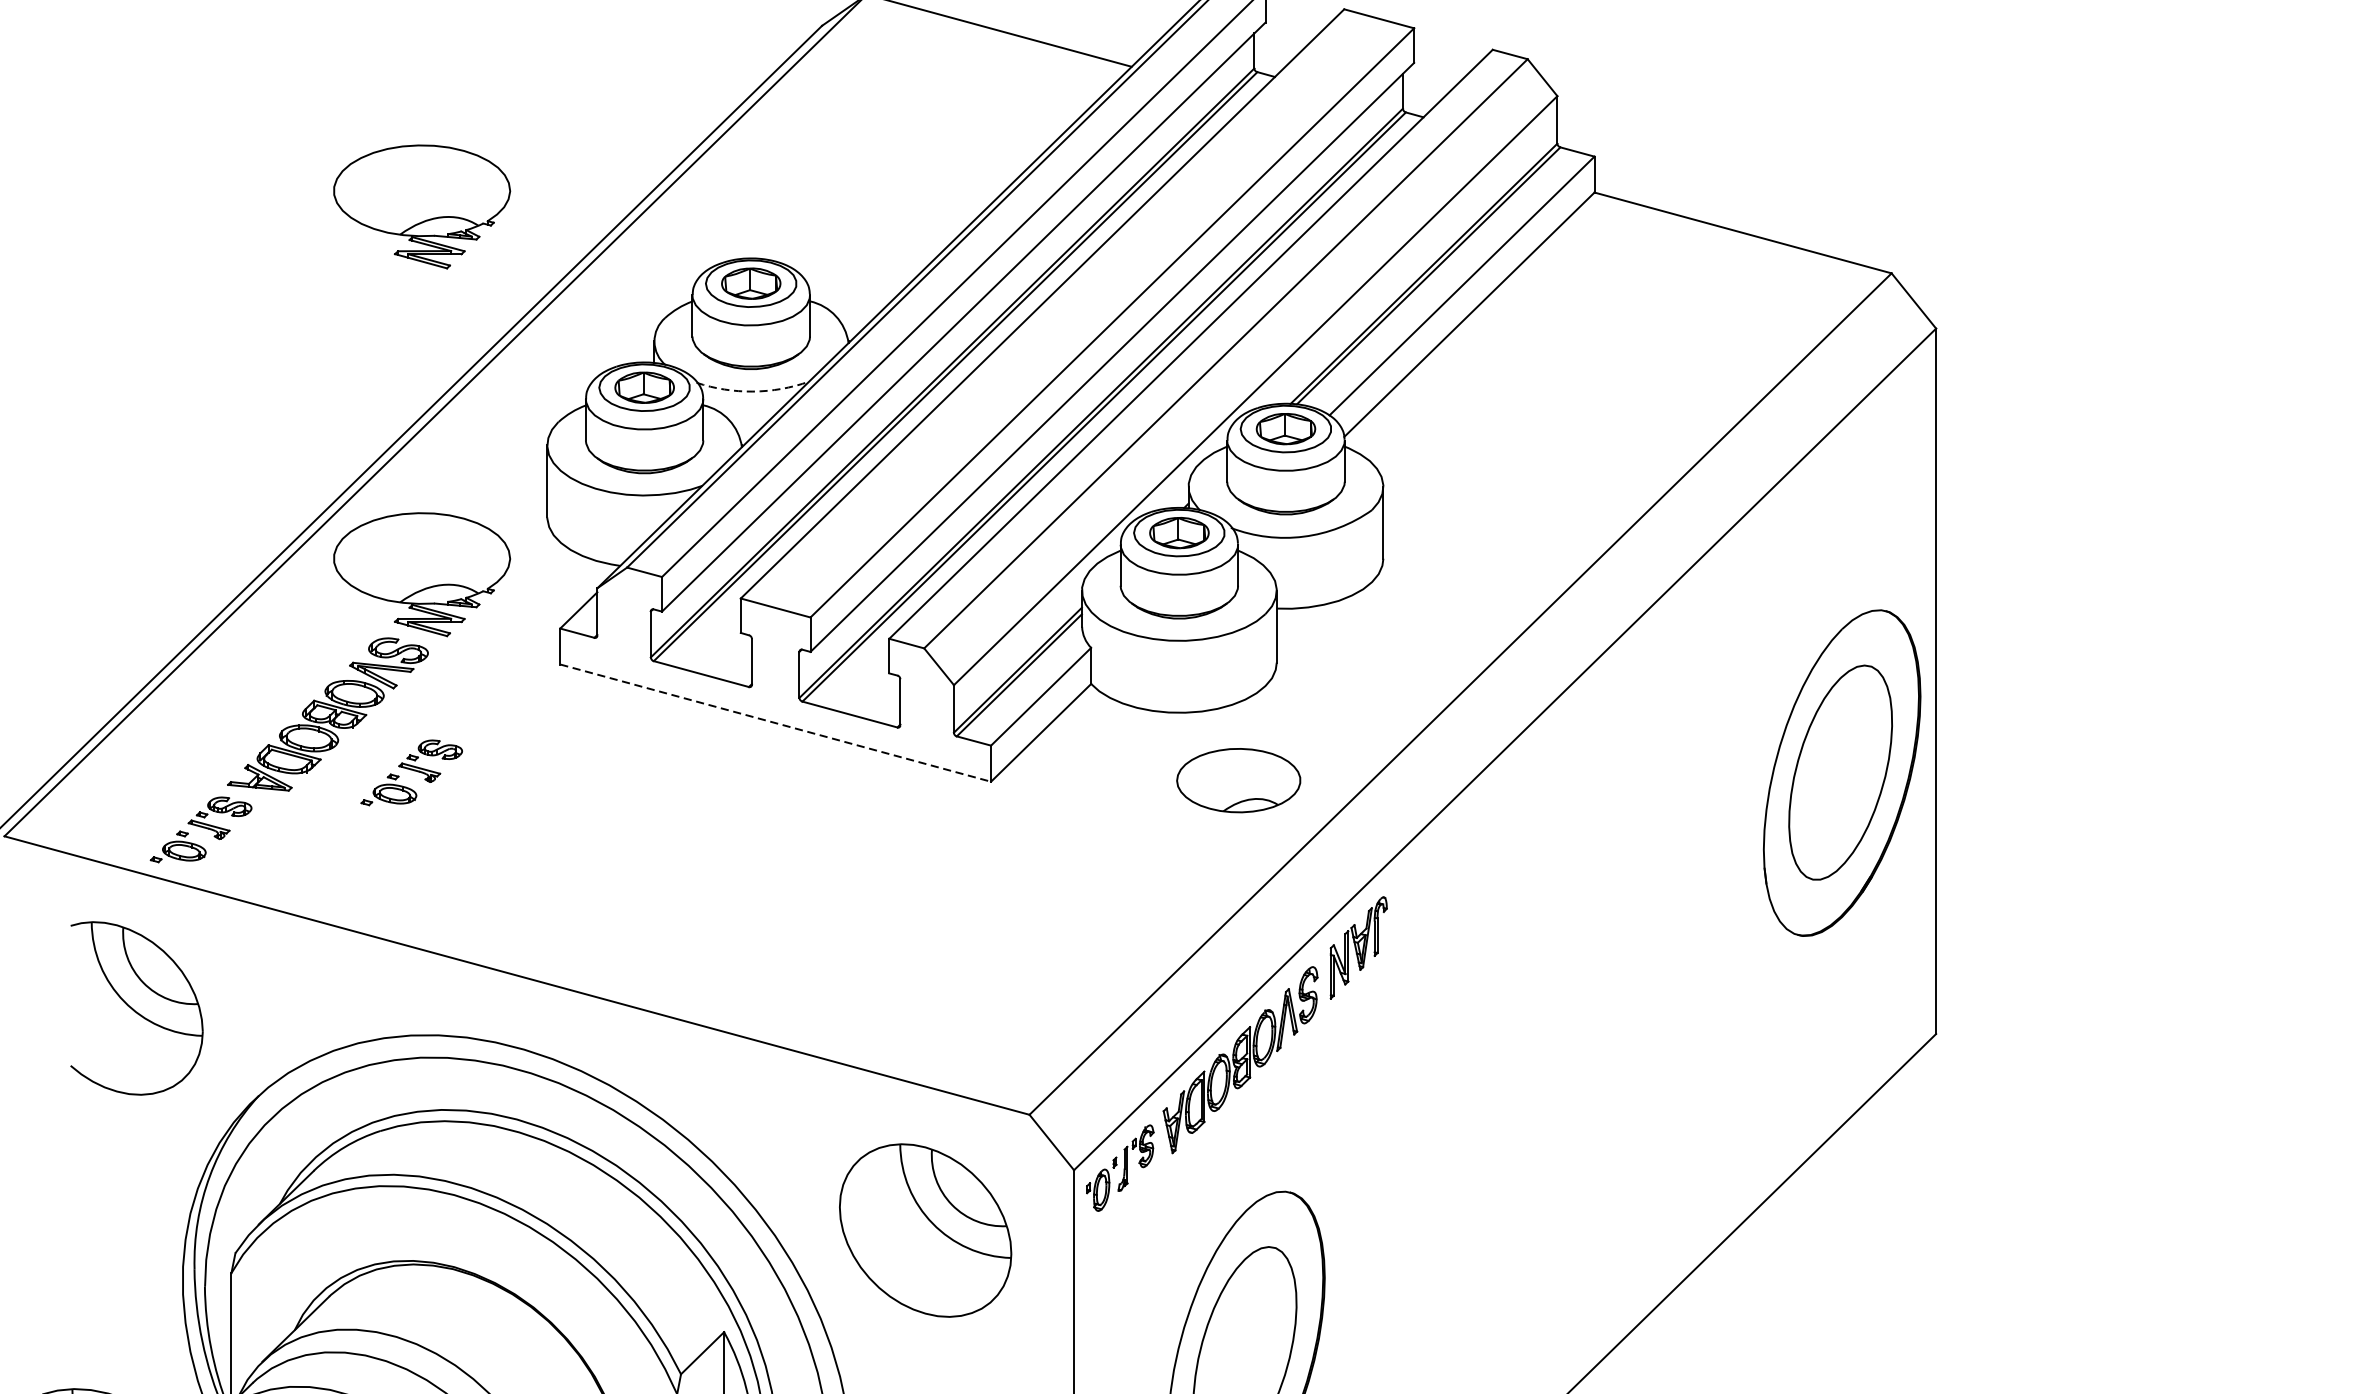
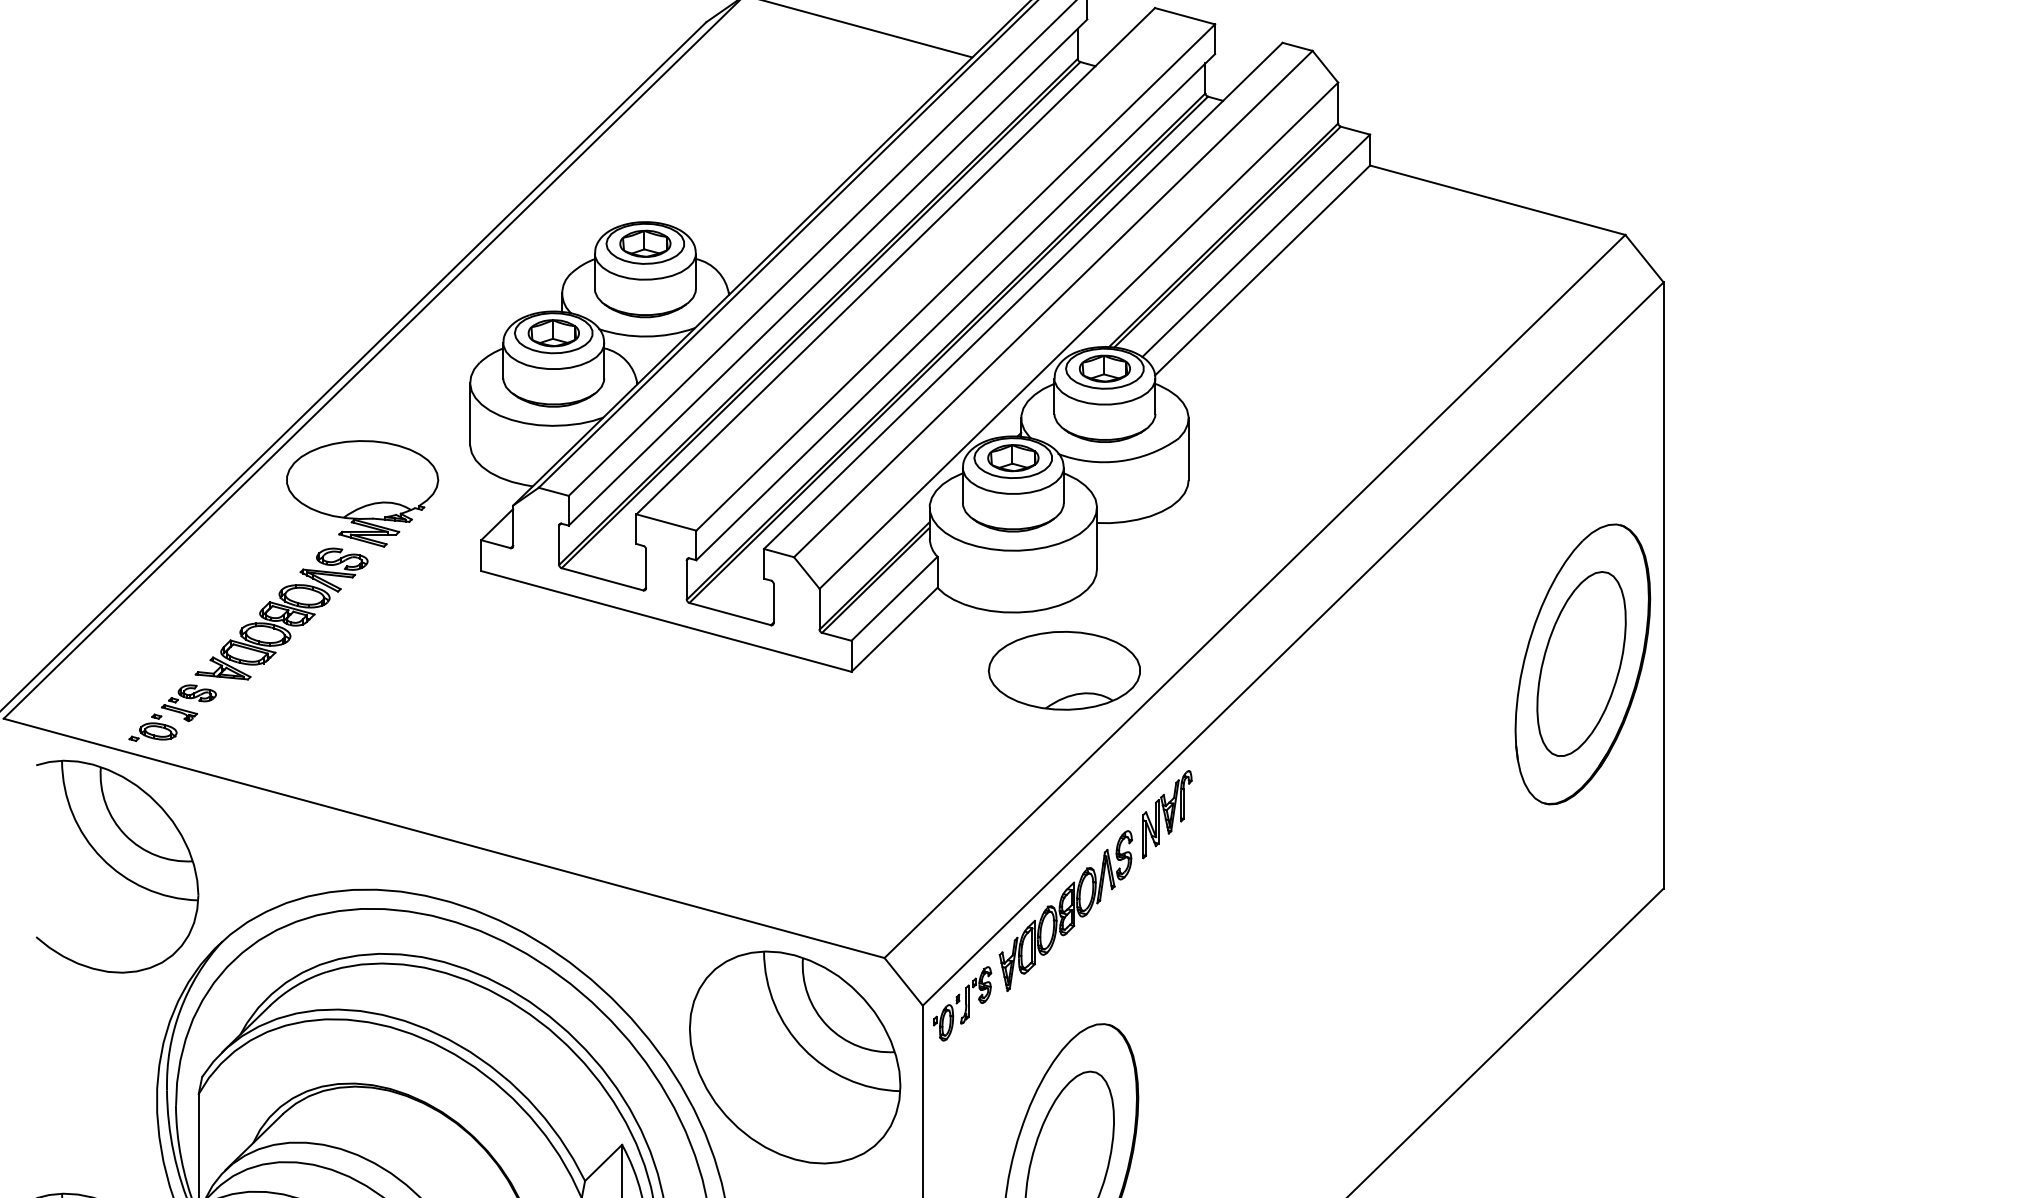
part: (422, 206) -> (362, 177), removed
arc: (752, 391) -> (646, 336), dashed -> solid
line: (775, 723) -> (666, 621), dashed -> solid
part: (411, 772) -> (353, 663), removed
part: (1237, 780) -> (1063, 670), size x1.43
part: (136, 1008) -> (117, 866), size x1.43
part: (925, 1230) -> (795, 1057), size x1.43

